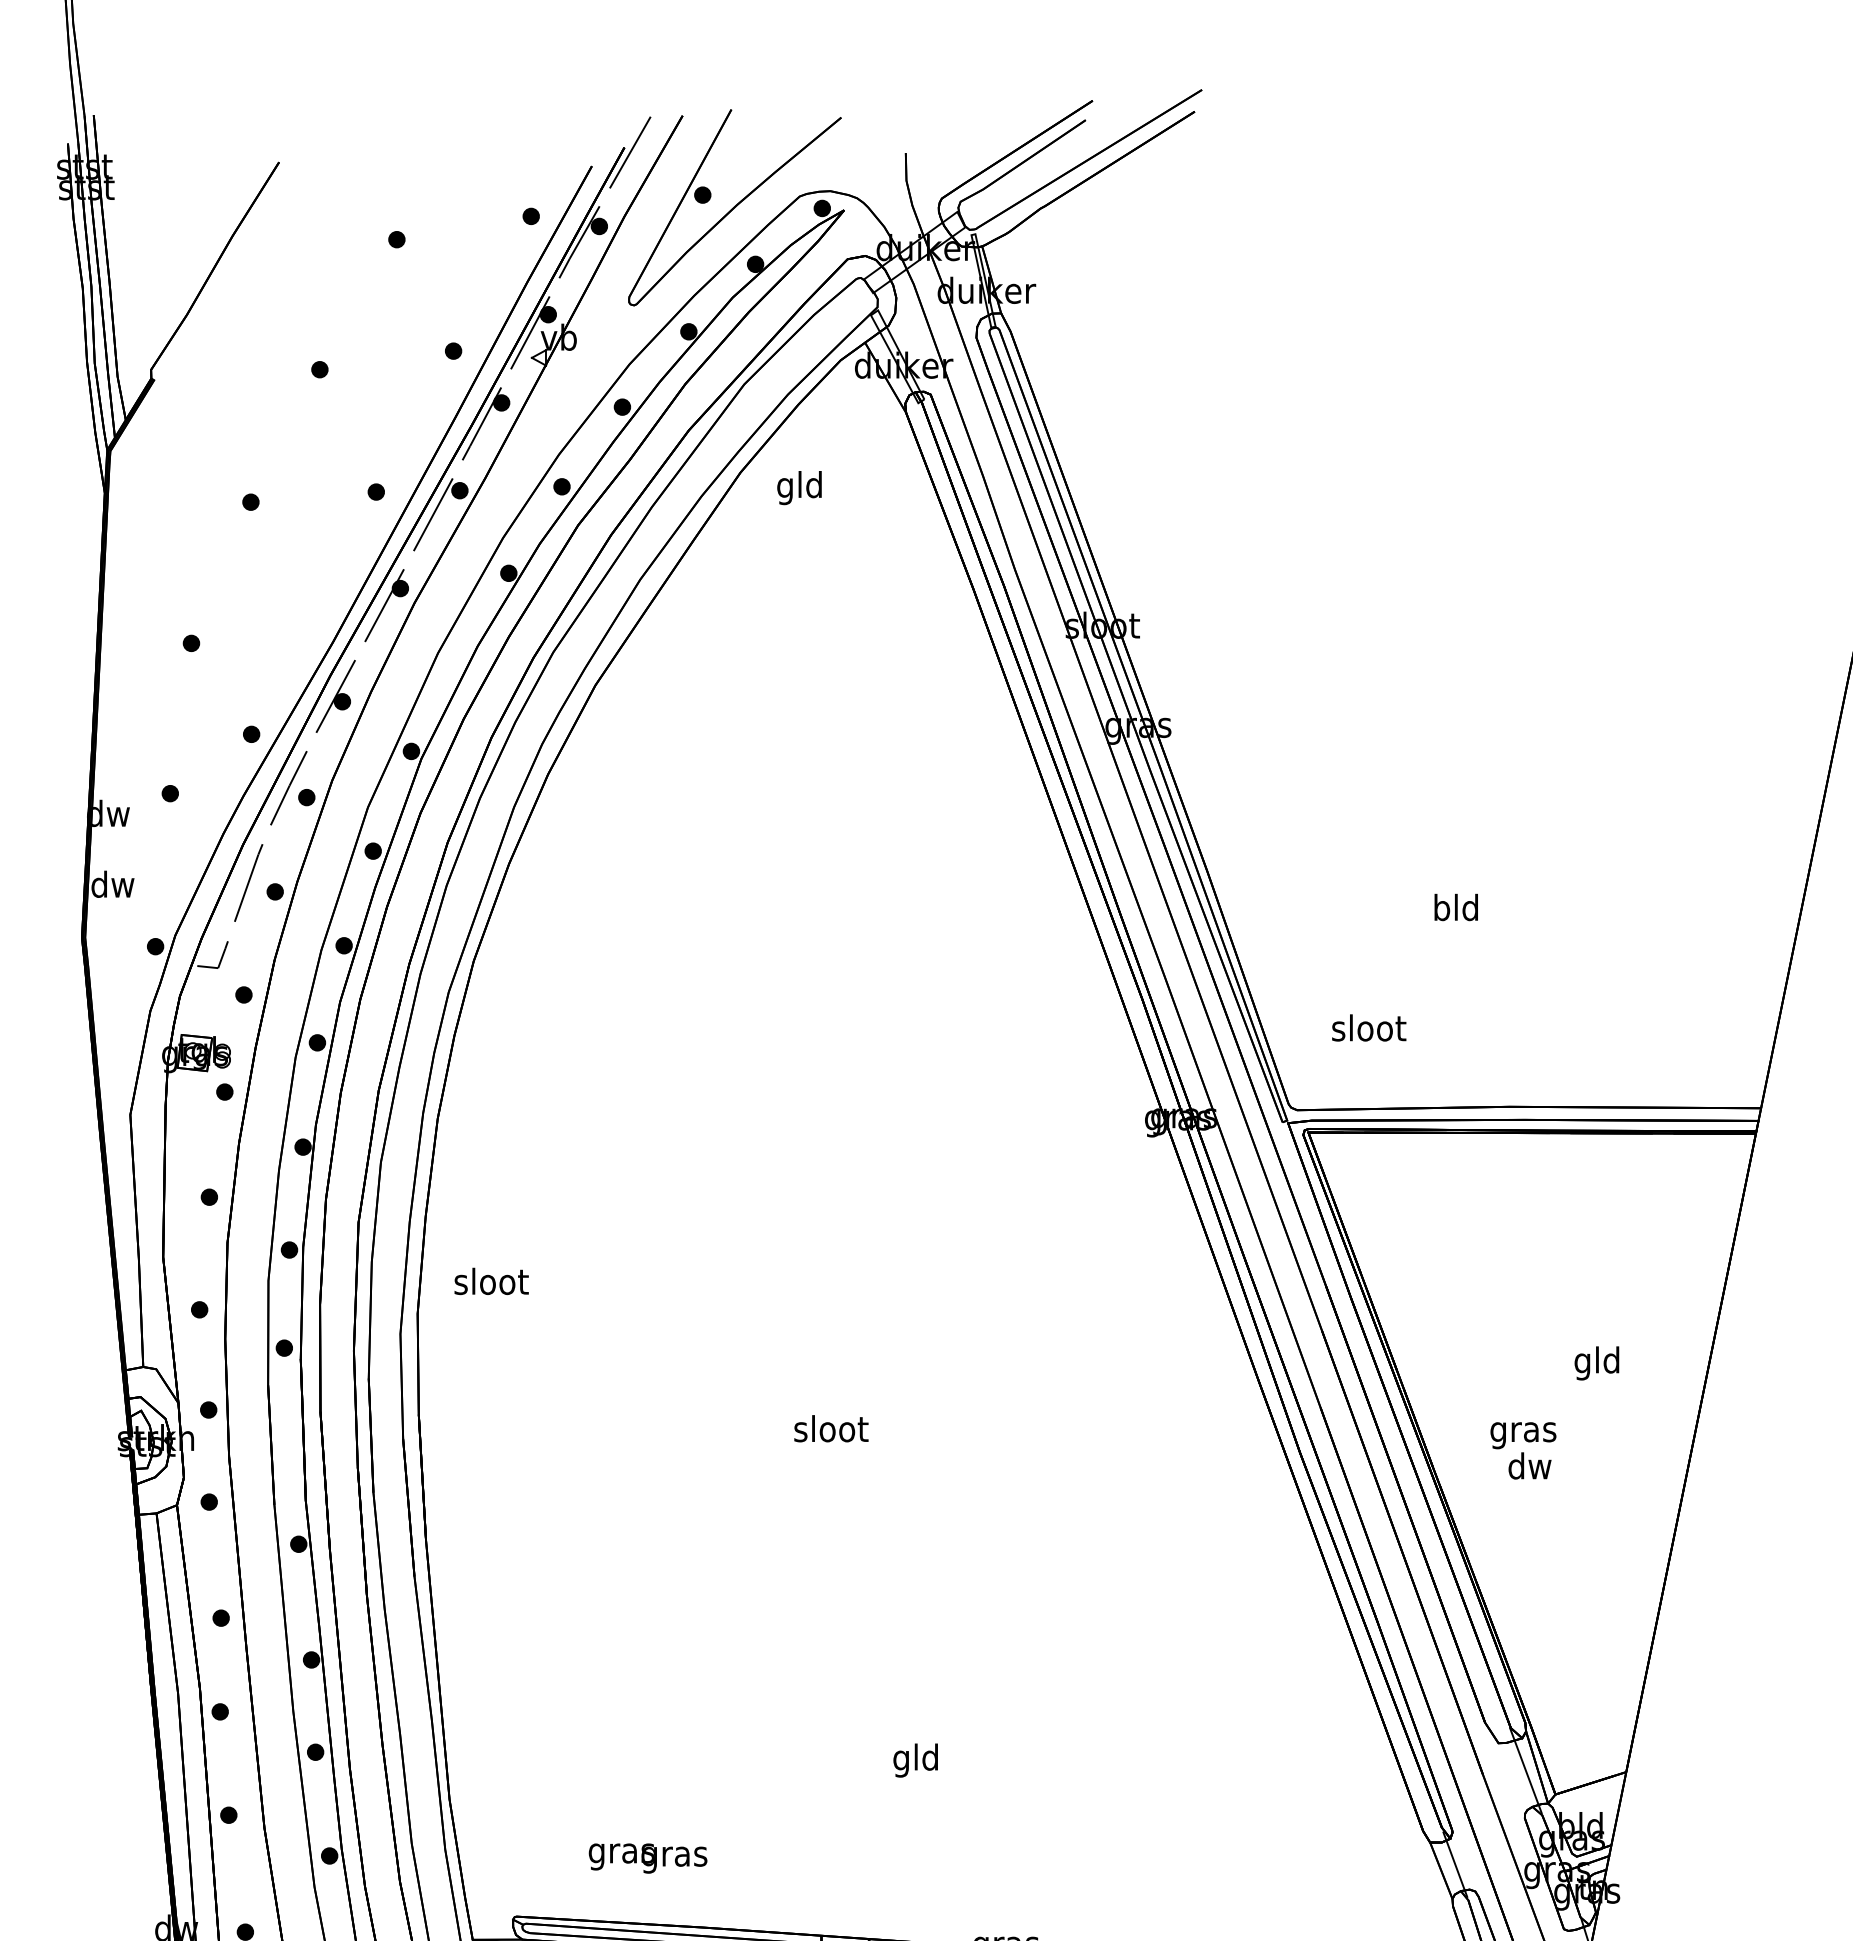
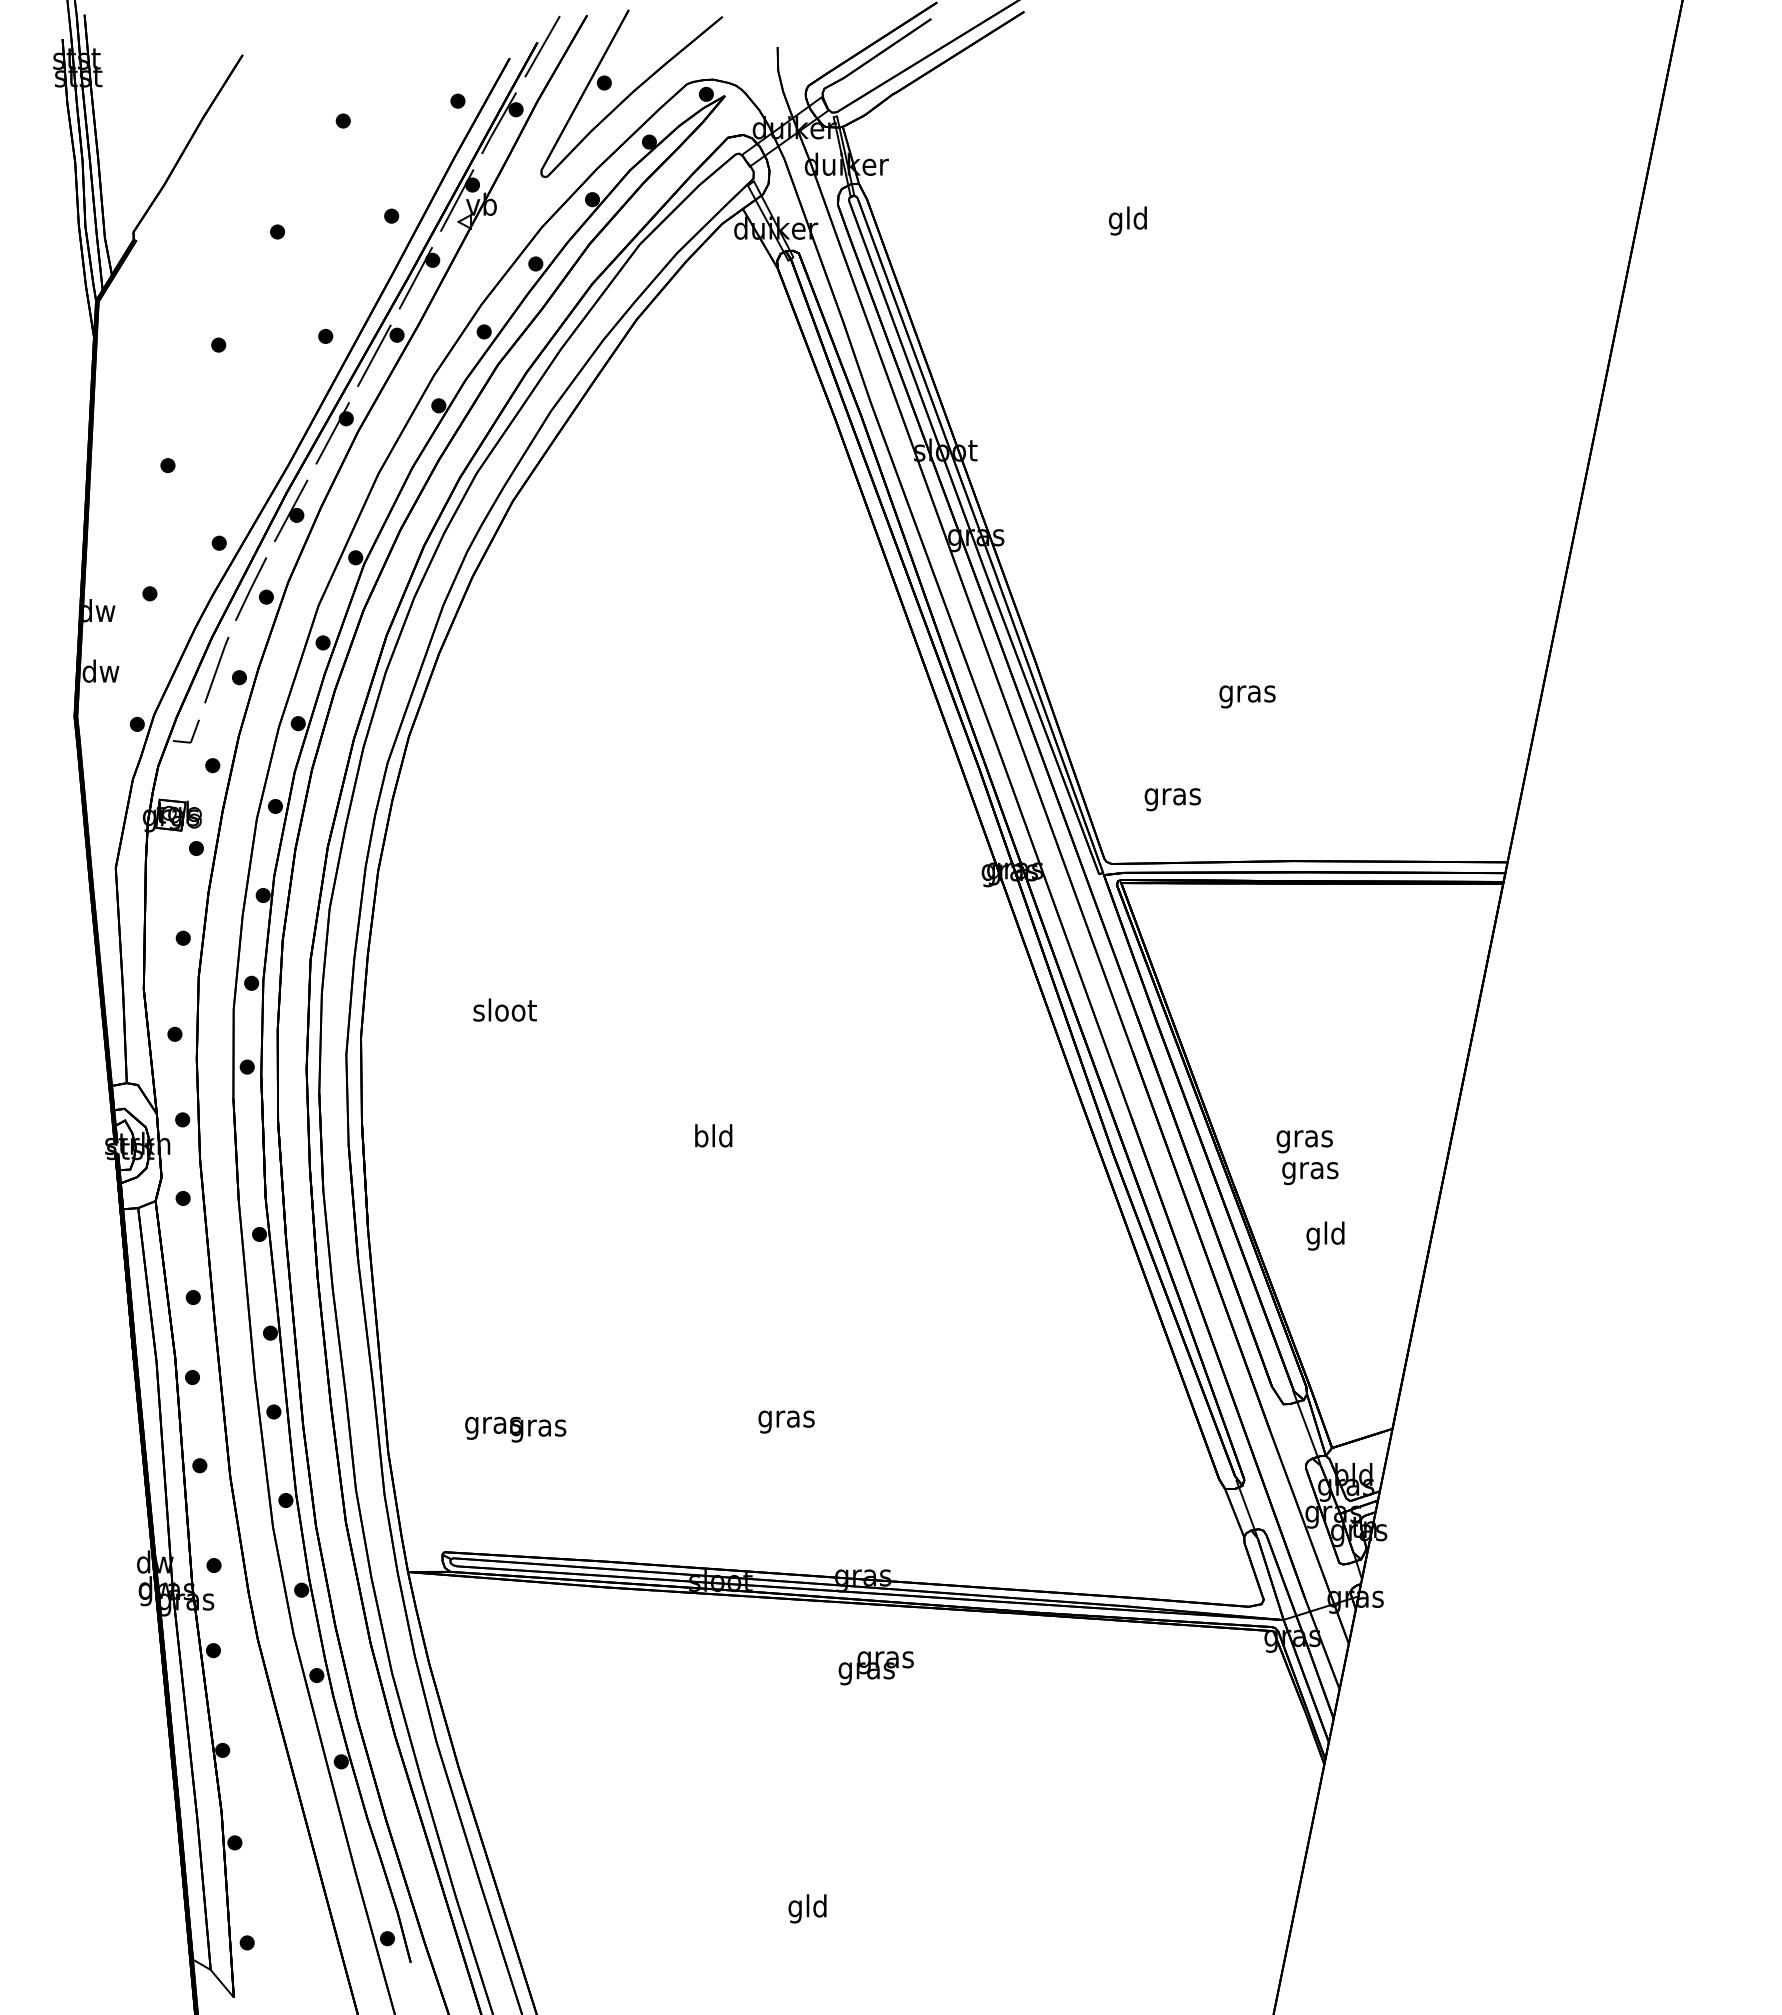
text: (799, 487) -> (1127, 220), moved
text: (1456, 910) -> (1247, 693), bld -> gras
text: (1368, 1031) -> (1172, 796), sloot -> gras
text: (490, 1280) -> (504, 1009), moved
text: (1596, 1362) -> (1325, 1235), moved
text: (830, 1428) -> (713, 1135), sloot -> bld
text: (1530, 1469) -> (1310, 1170), dw -> gras
text: (916, 1759) -> (786, 1418), gld -> gras
text: (647, 1858) -> (515, 1429), moved

